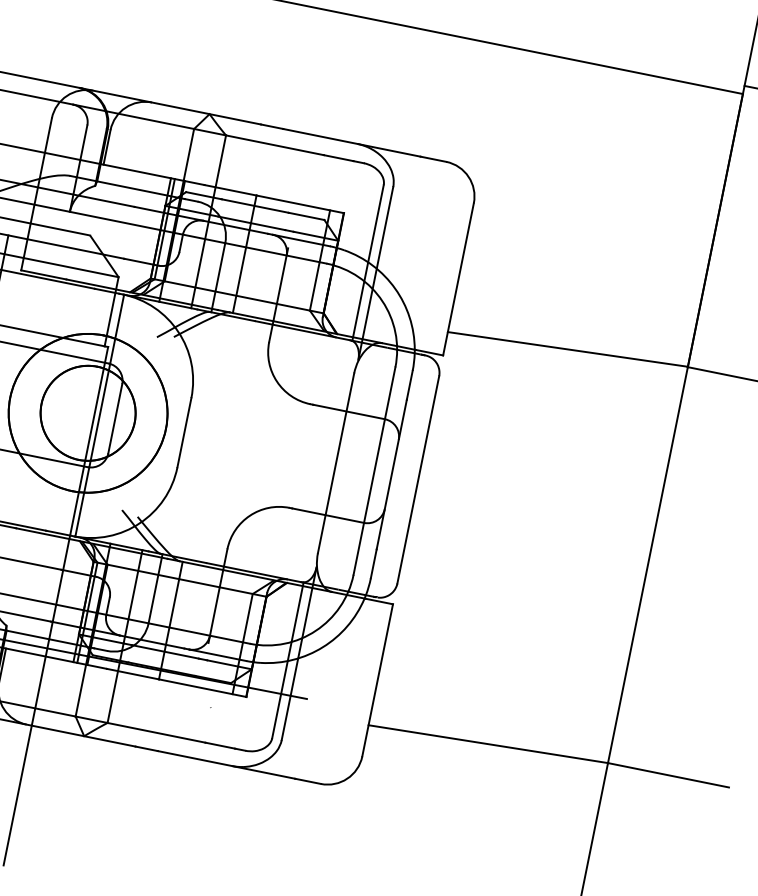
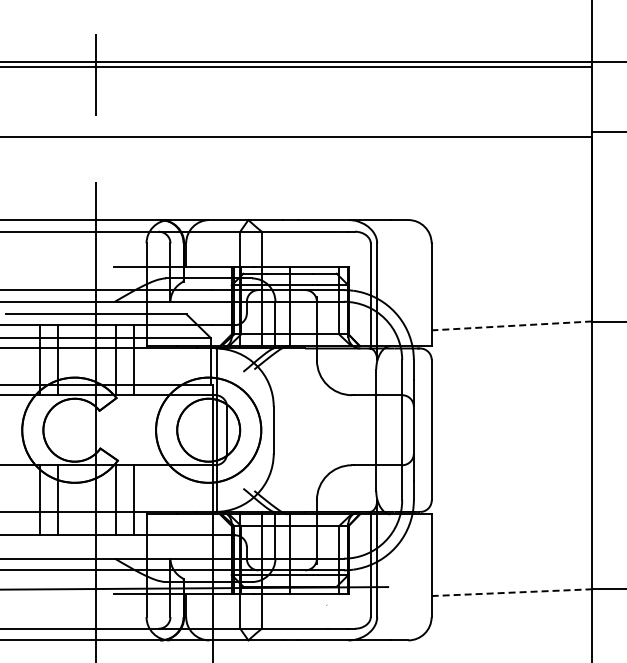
line: (567, 348) -> (511, 325), solid -> dashed
line: (489, 744) -> (512, 592), solid -> dashed

